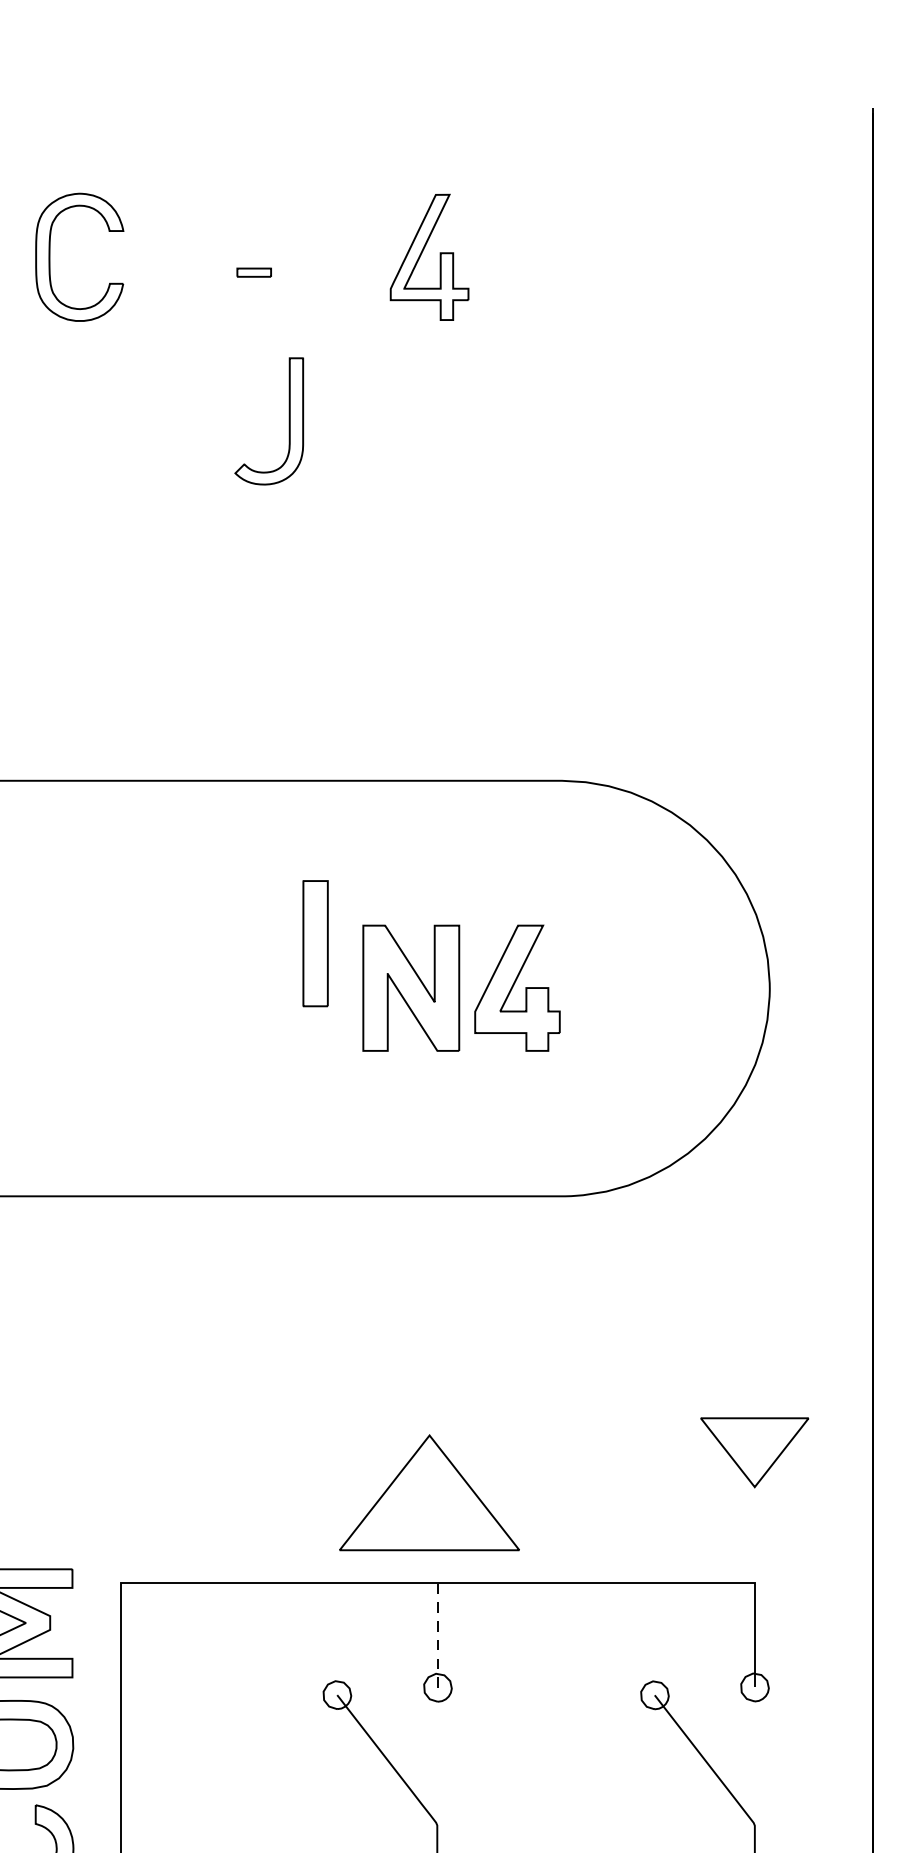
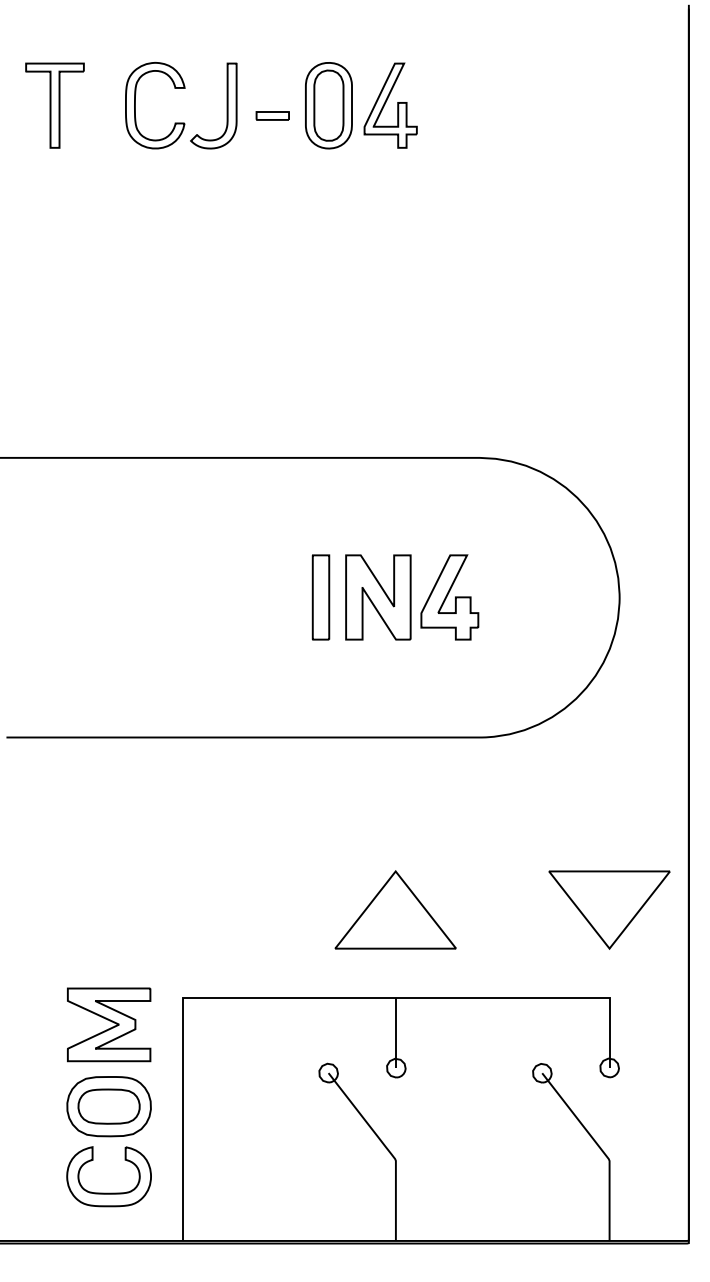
part: (337, 257) -> (328, 105), added
part: (253, 271) -> (272, 115), size x1.43
part: (288, 420) -> (226, 105), moved
part: (314, 943) -> (320, 597), moved
part: (754, 1451) -> (609, 909), size x1.67
part: (429, 1492) -> (395, 909), moved
line: (438, 1634) -> (396, 1032), dashed -> solid

